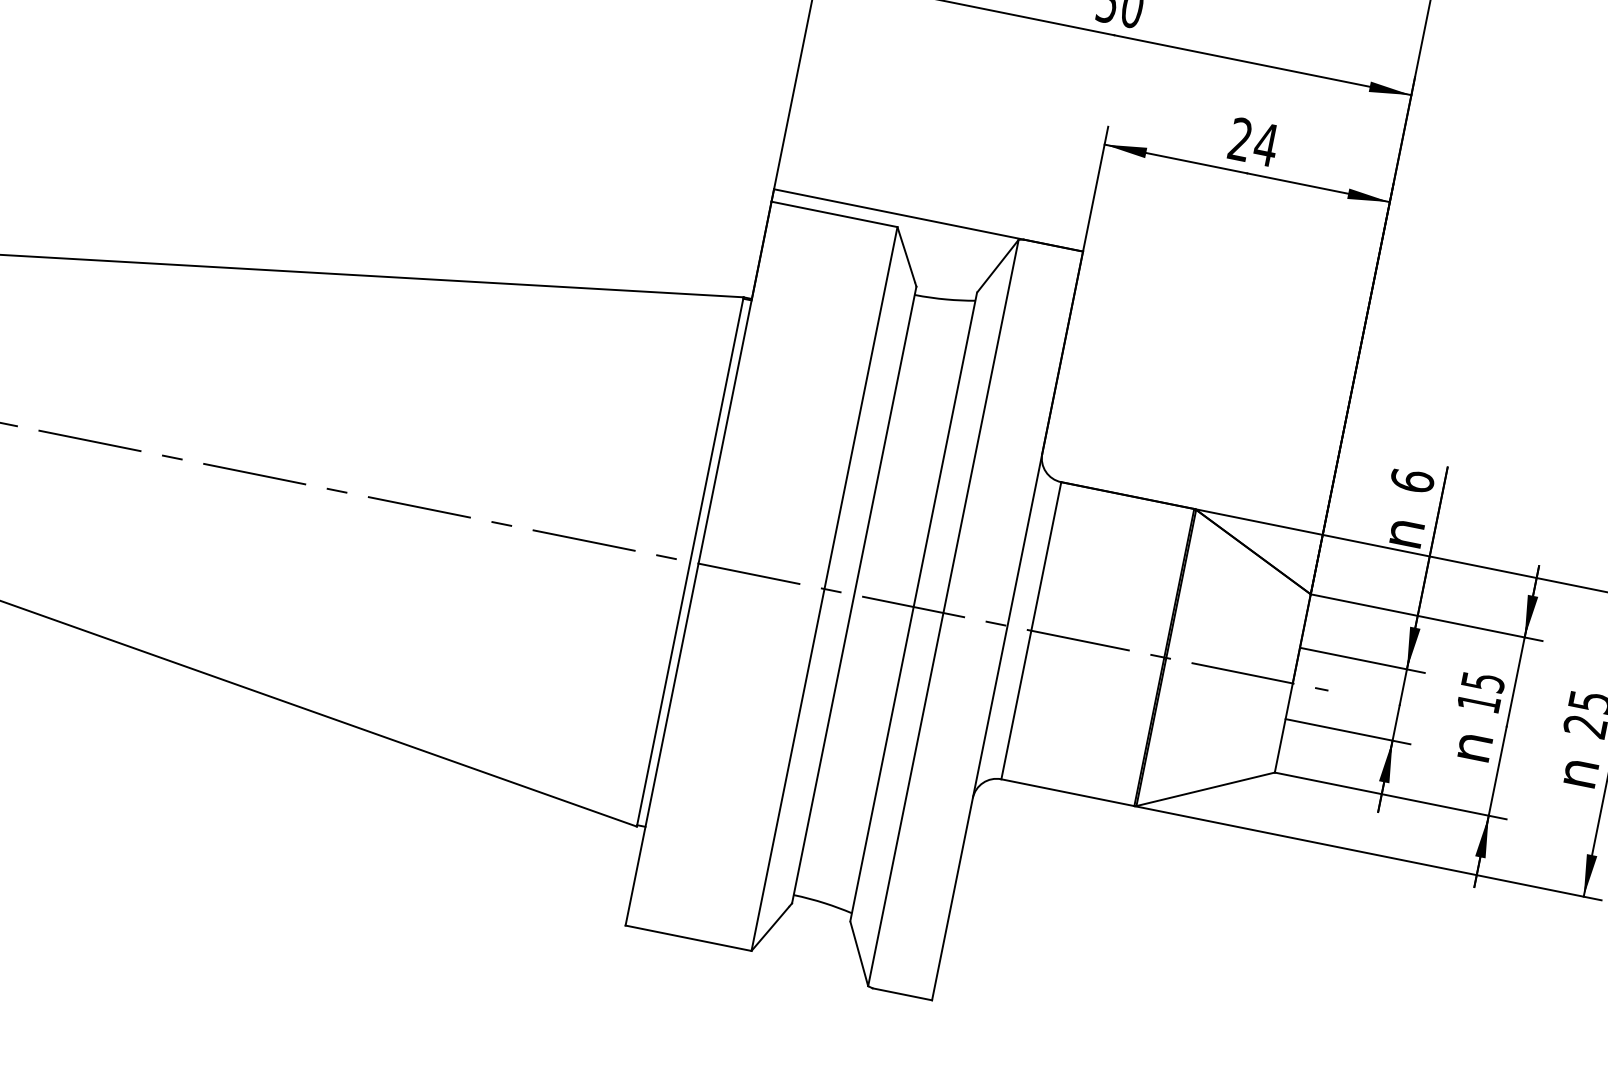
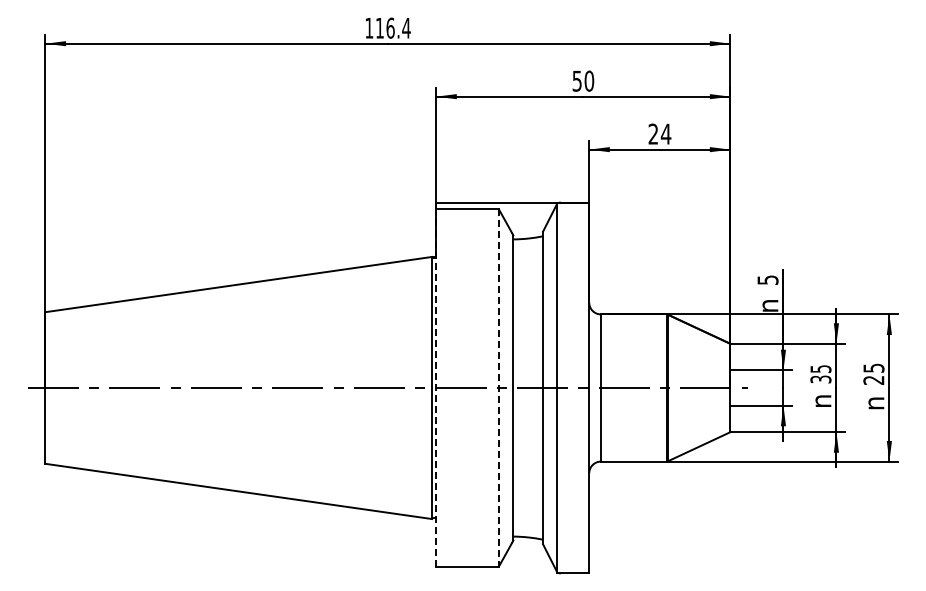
text: (1411, 481) -> (767, 280), 6 -> 5
line: (699, 562) -> (436, 387), solid -> dashed
line: (824, 589) -> (498, 388), solid -> dashed
text: (1478, 702) -> (820, 379), 15 -> 35

